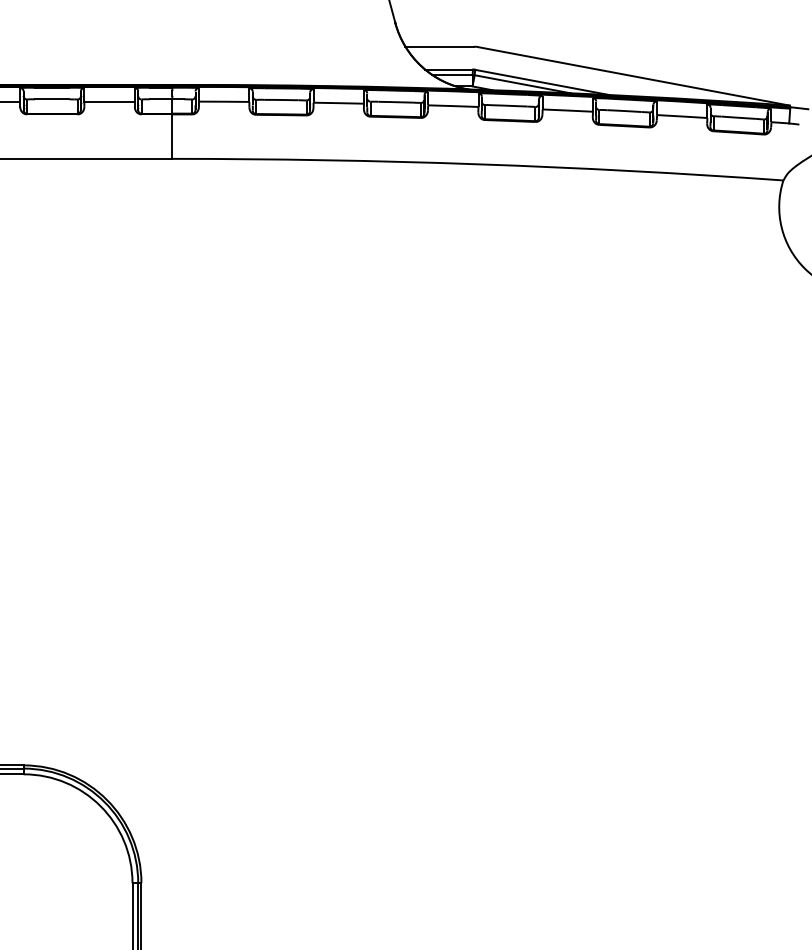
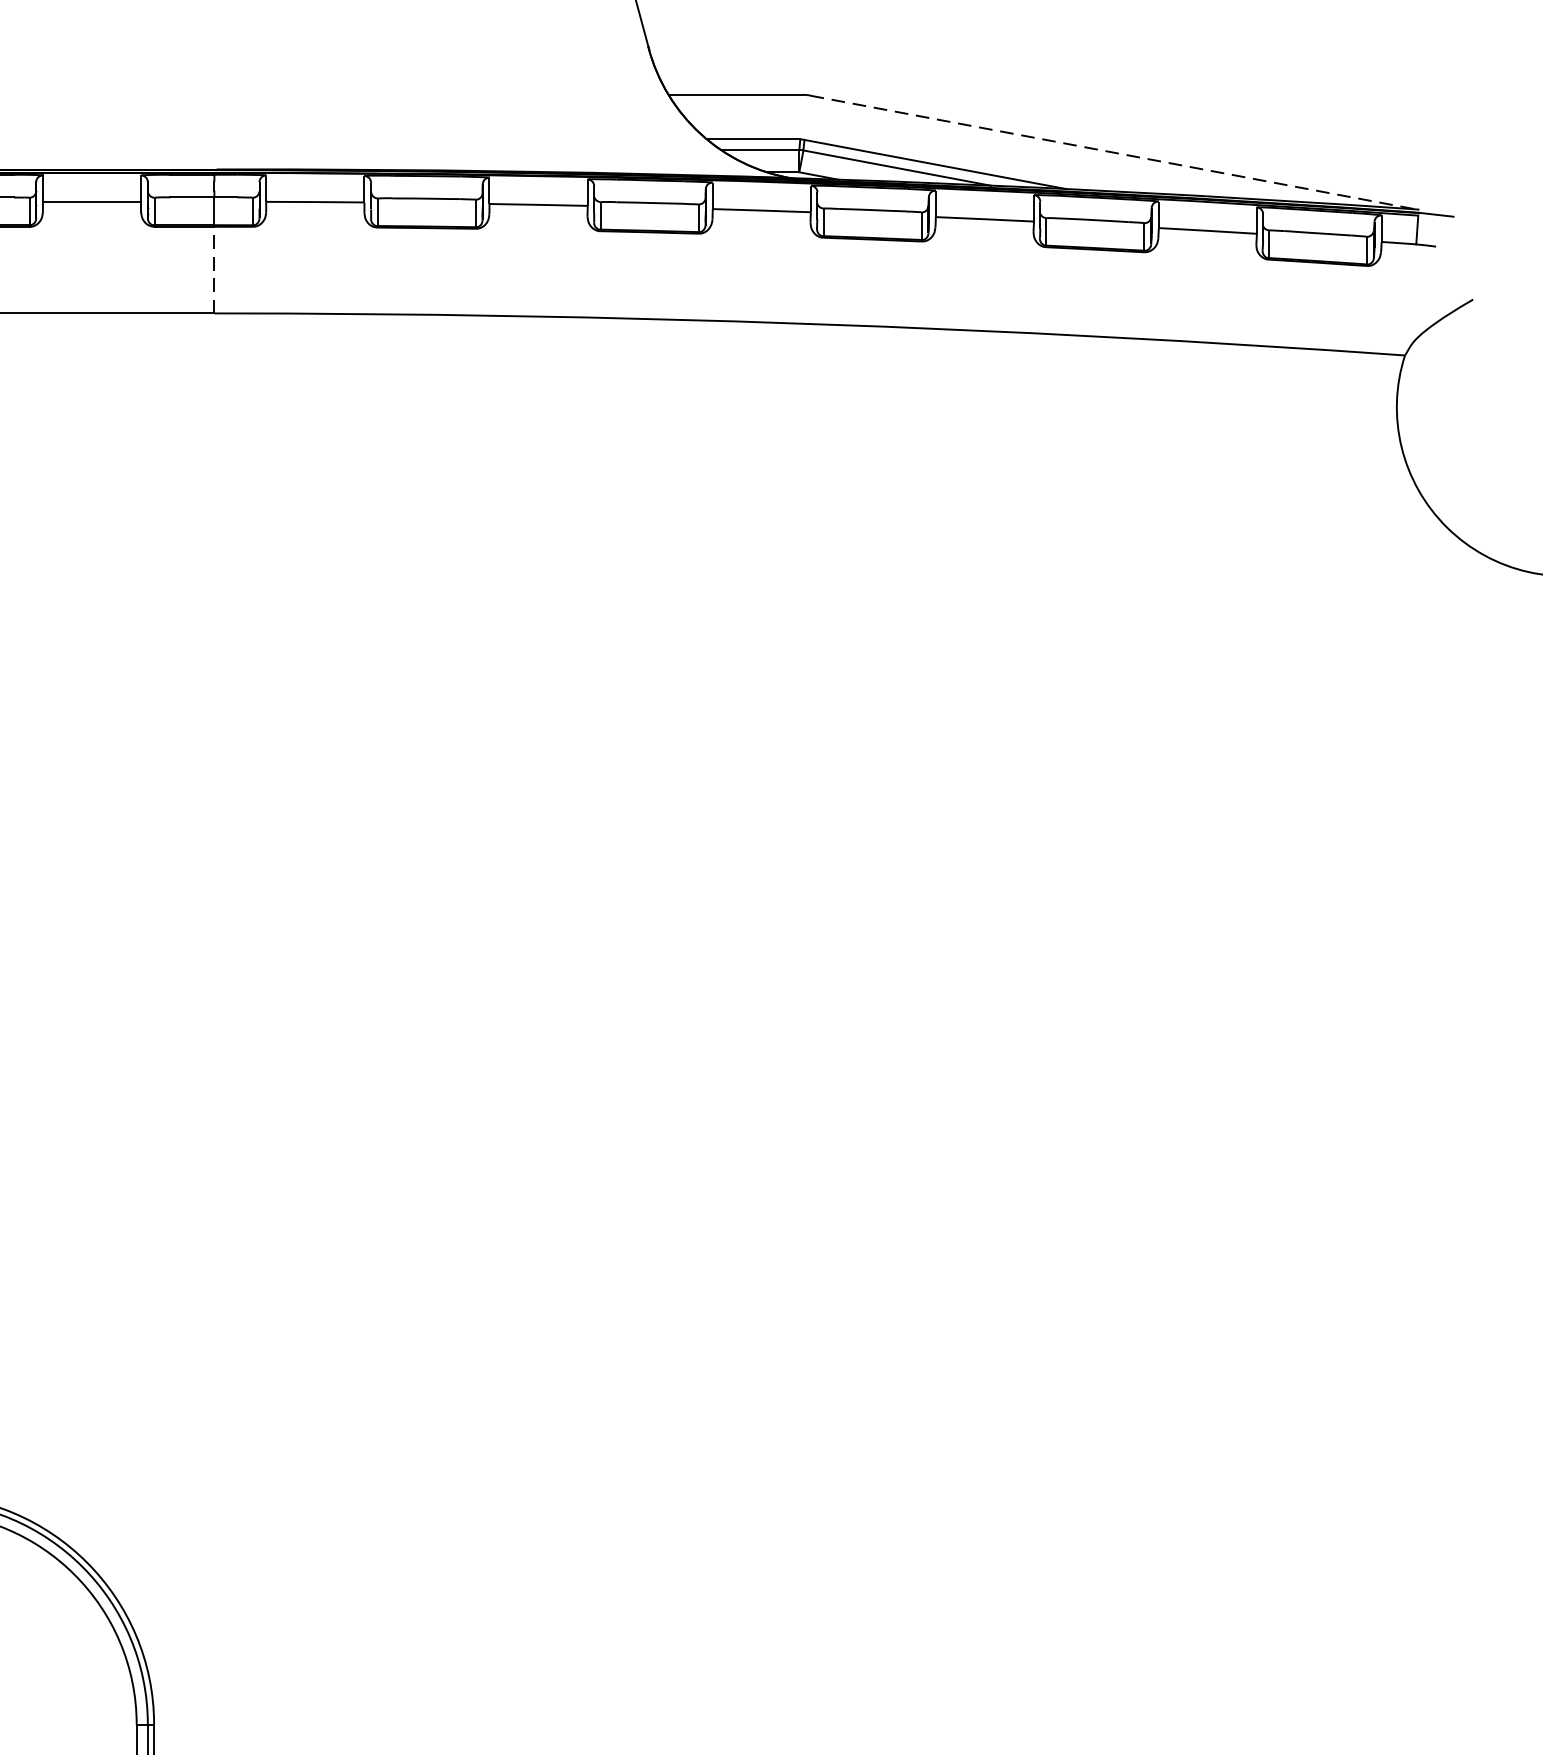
line: (634, 76) -> (1114, 152), solid -> dashed
line: (172, 136) -> (214, 269), solid -> dashed

